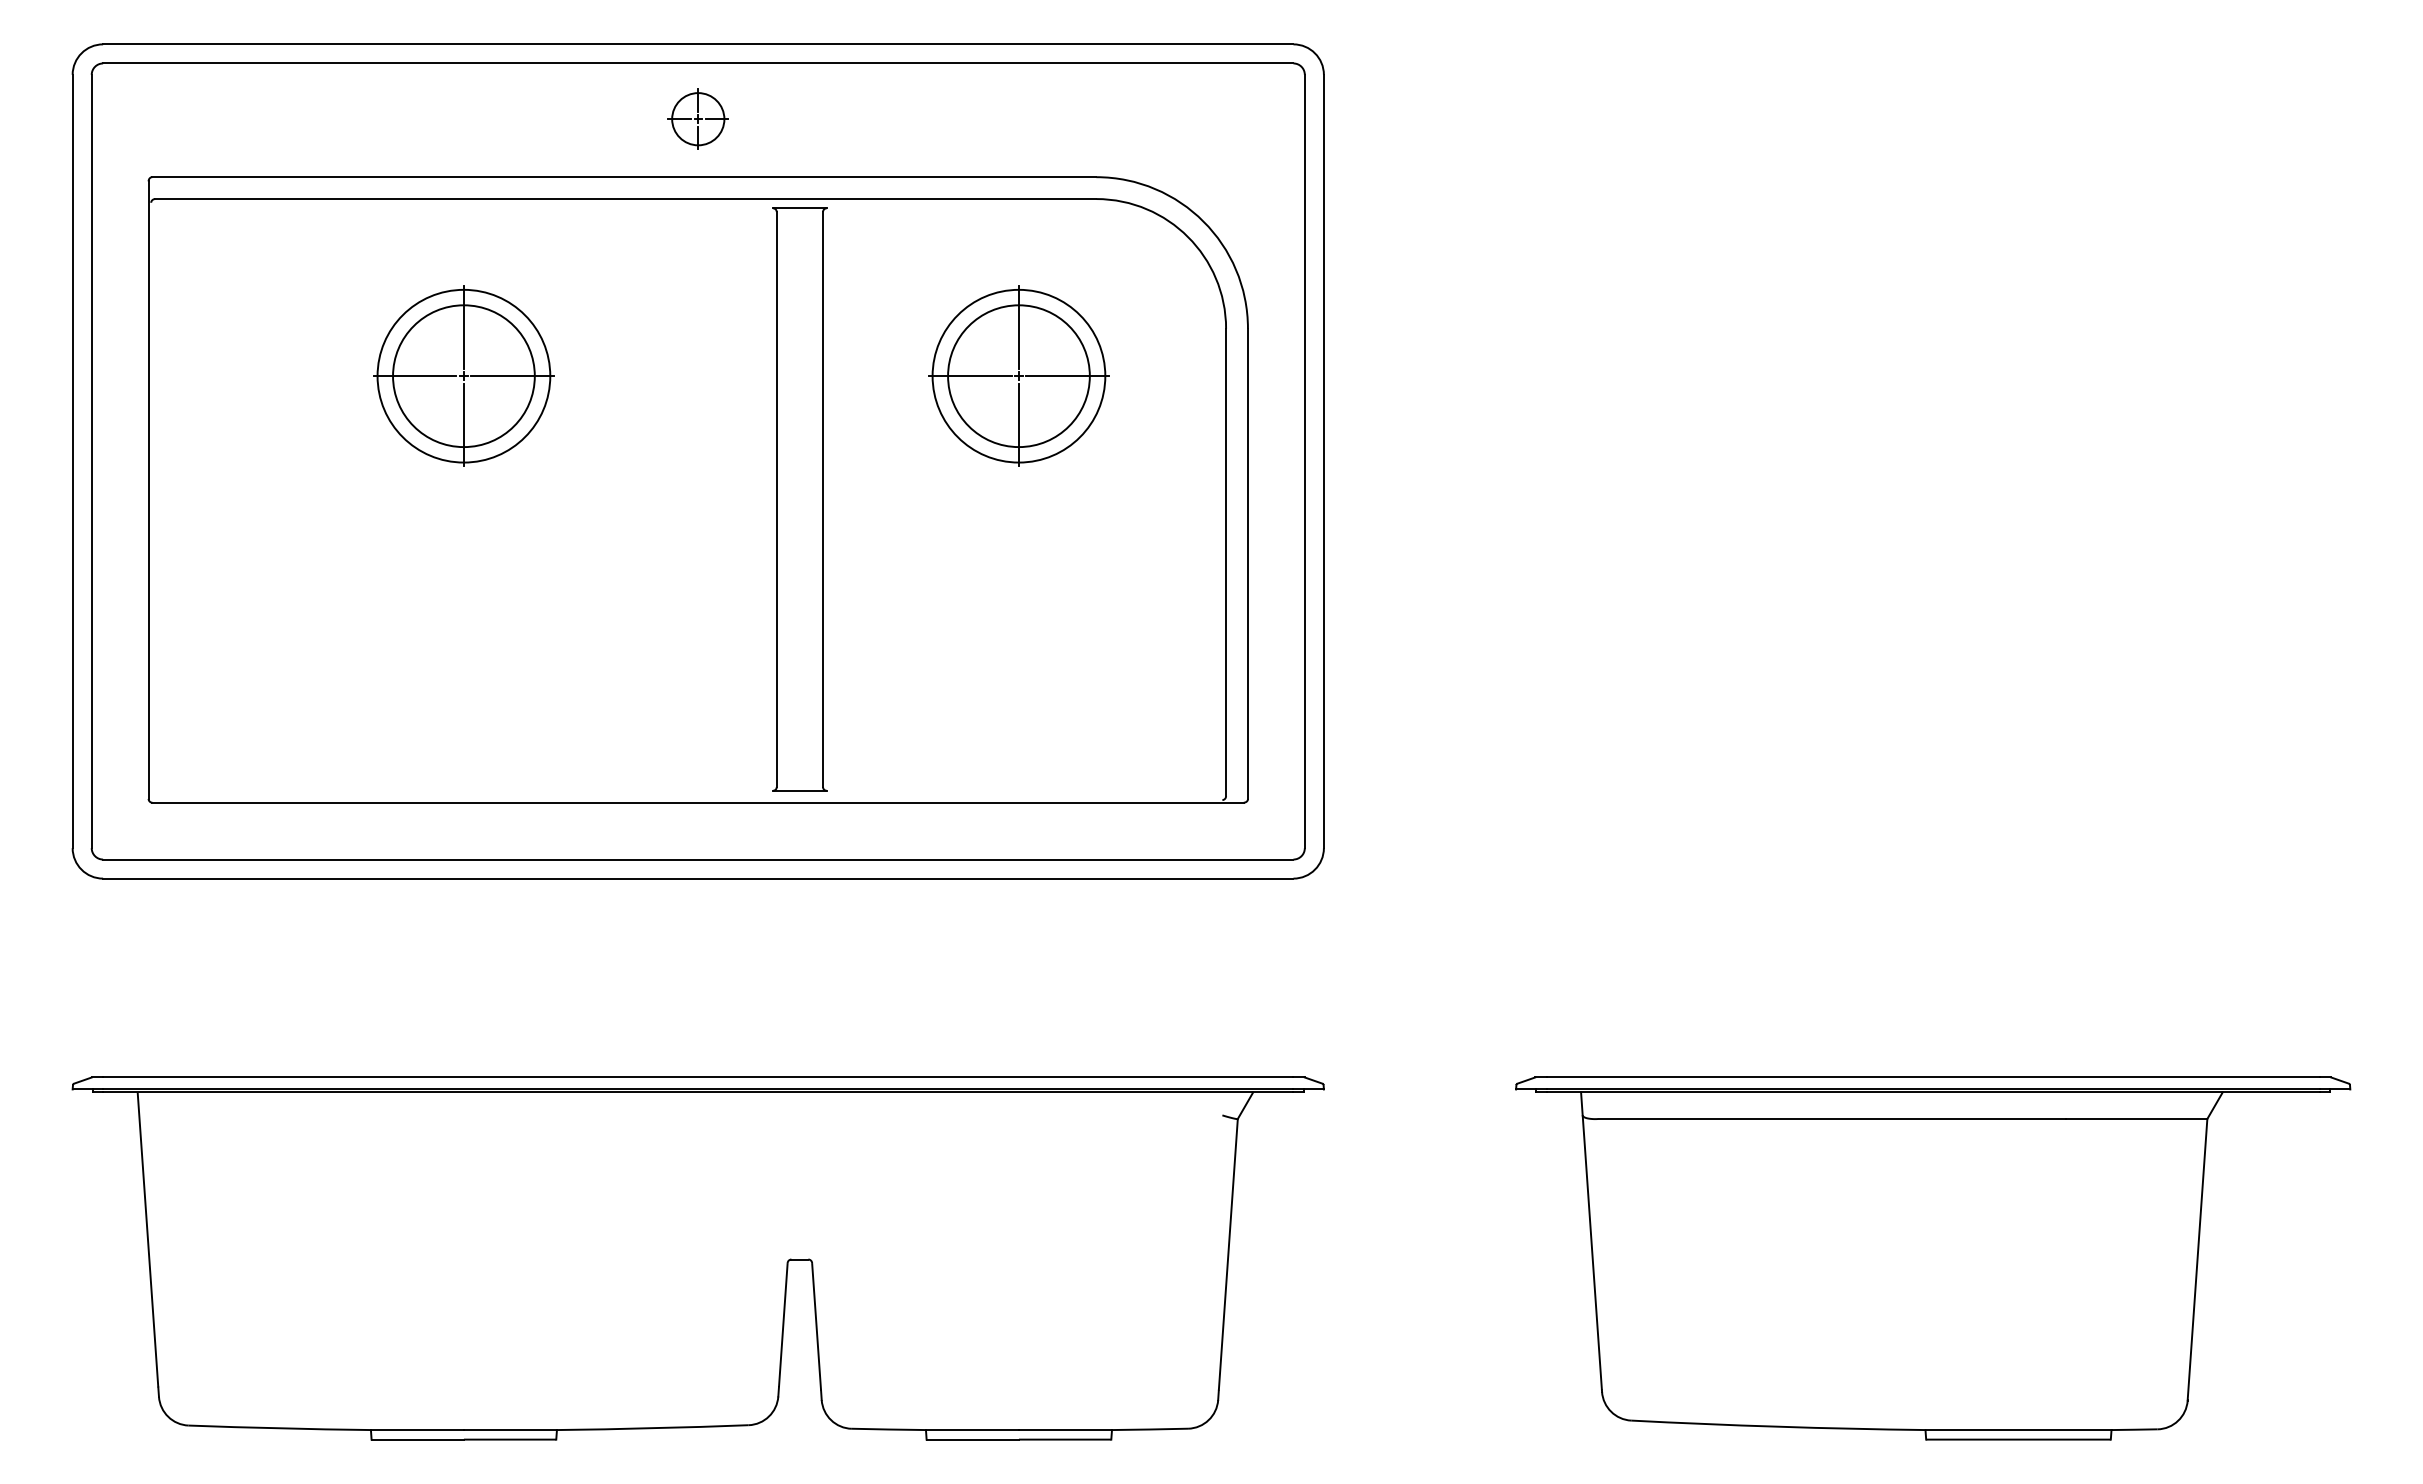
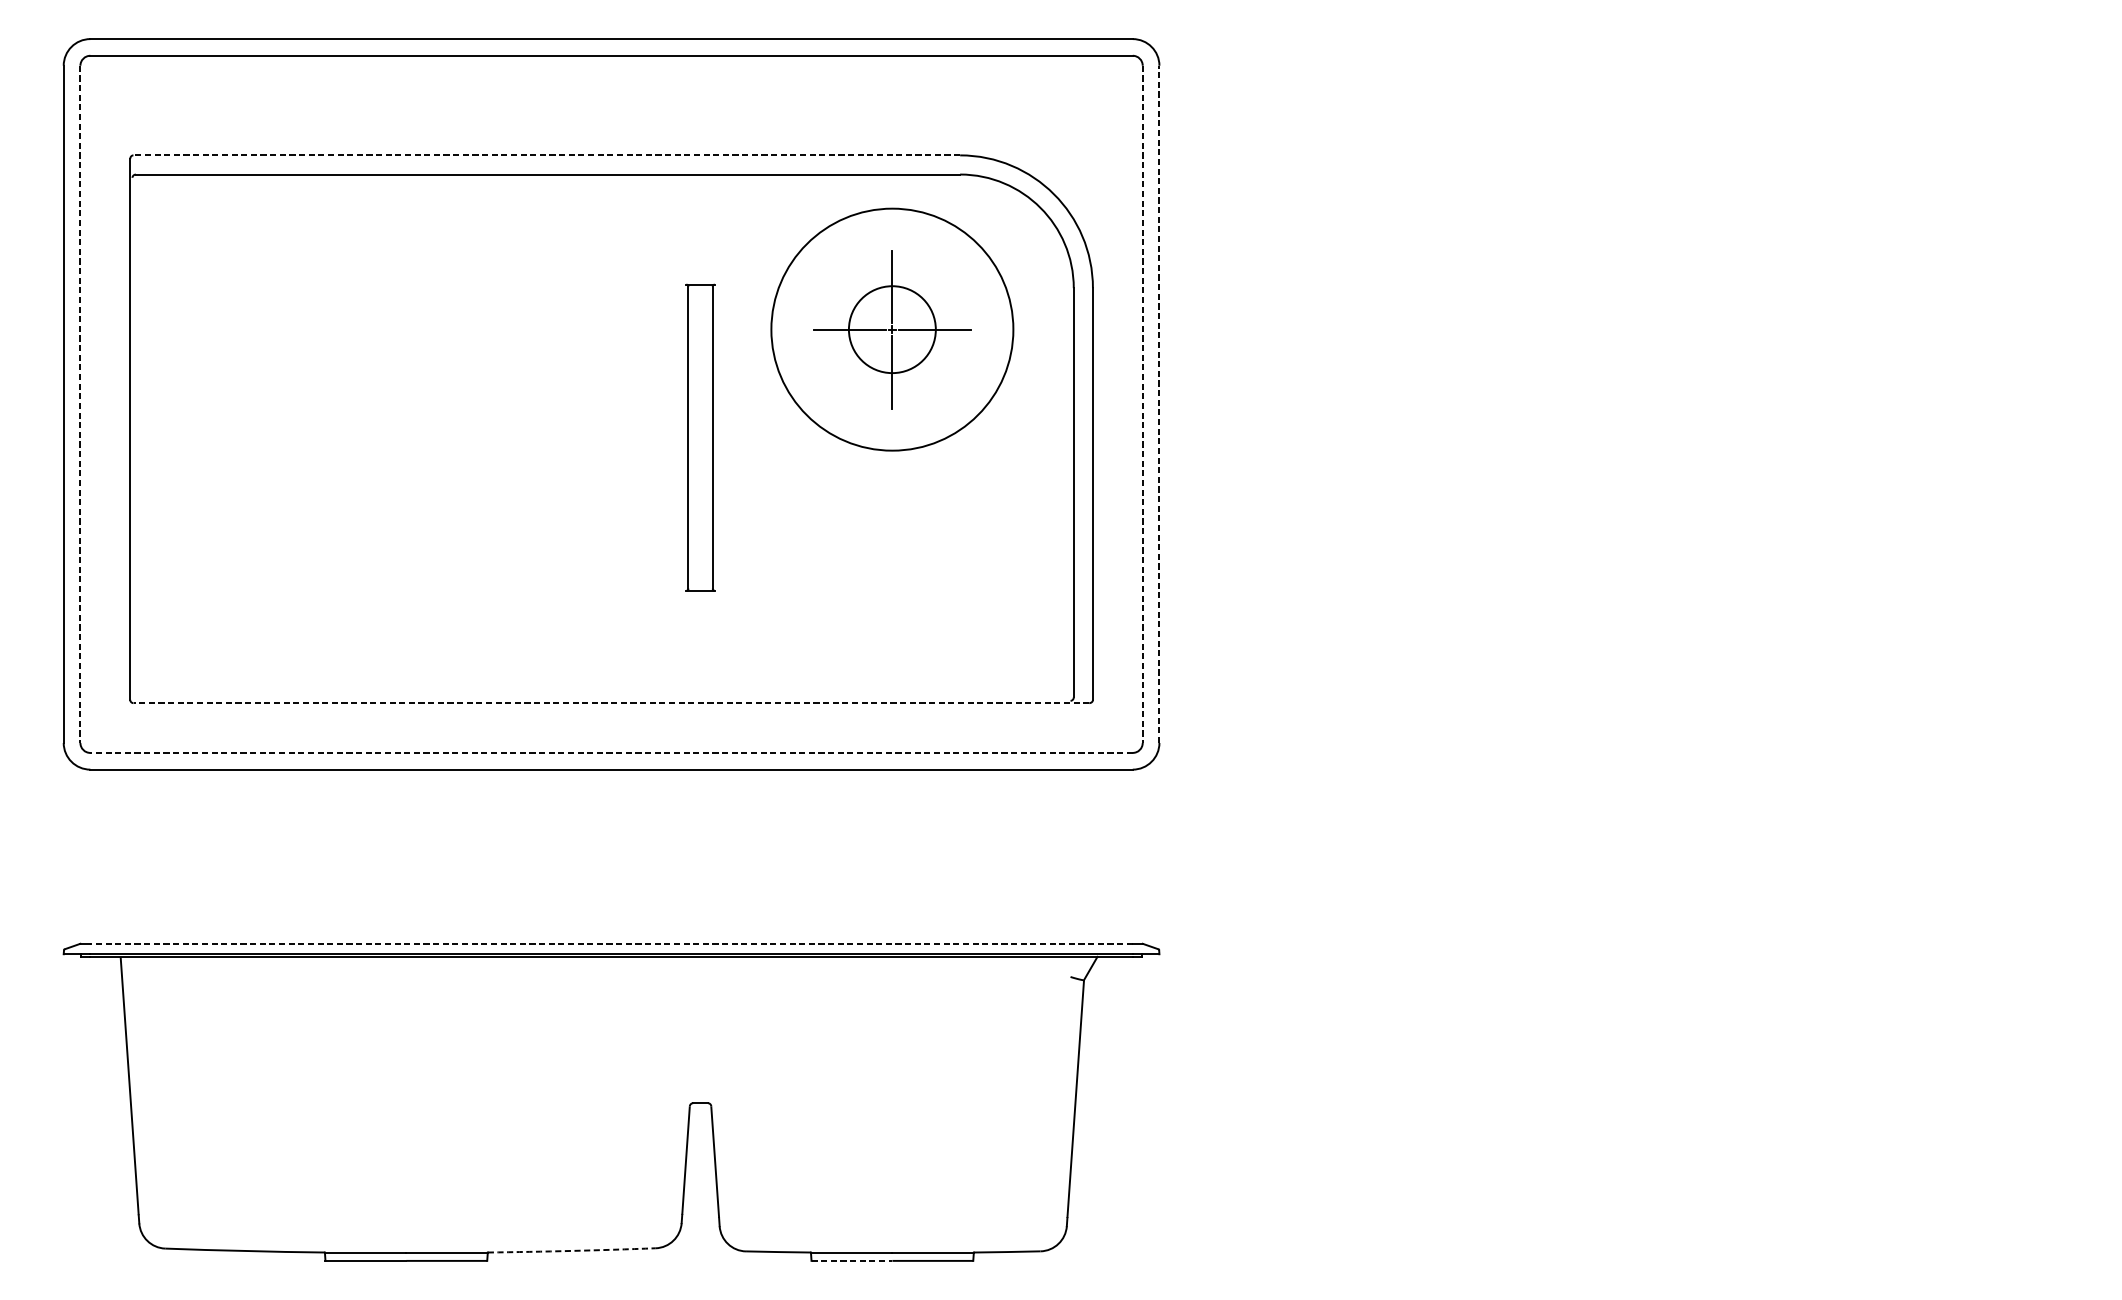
part: (697, 118) -> (610, 104), removed
line: (623, 177) -> (546, 155), solid -> dashed
part: (463, 375) -> (405, 329), removed
circle: (1018, 375) -> (891, 329), size x1.6
circle: (1018, 376) -> (891, 329), size x0.7
line: (91, 461) -> (80, 404), solid -> dashed
line: (1304, 461) -> (1142, 404), solid -> dashed
line: (1323, 461) -> (1159, 404), solid -> dashed
part: (799, 499) -> (700, 437), size x0.6
line: (698, 802) -> (611, 702), solid -> dashed
line: (697, 859) -> (610, 752), solid -> dashed
line: (697, 1077) -> (610, 943), solid -> dashed
part: (1933, 1258) -> (1693, 1102), removed
arc: (652, 1428) -> (571, 1251), solid -> dashed
line: (973, 1439) -> (852, 1260), solid -> dashed

